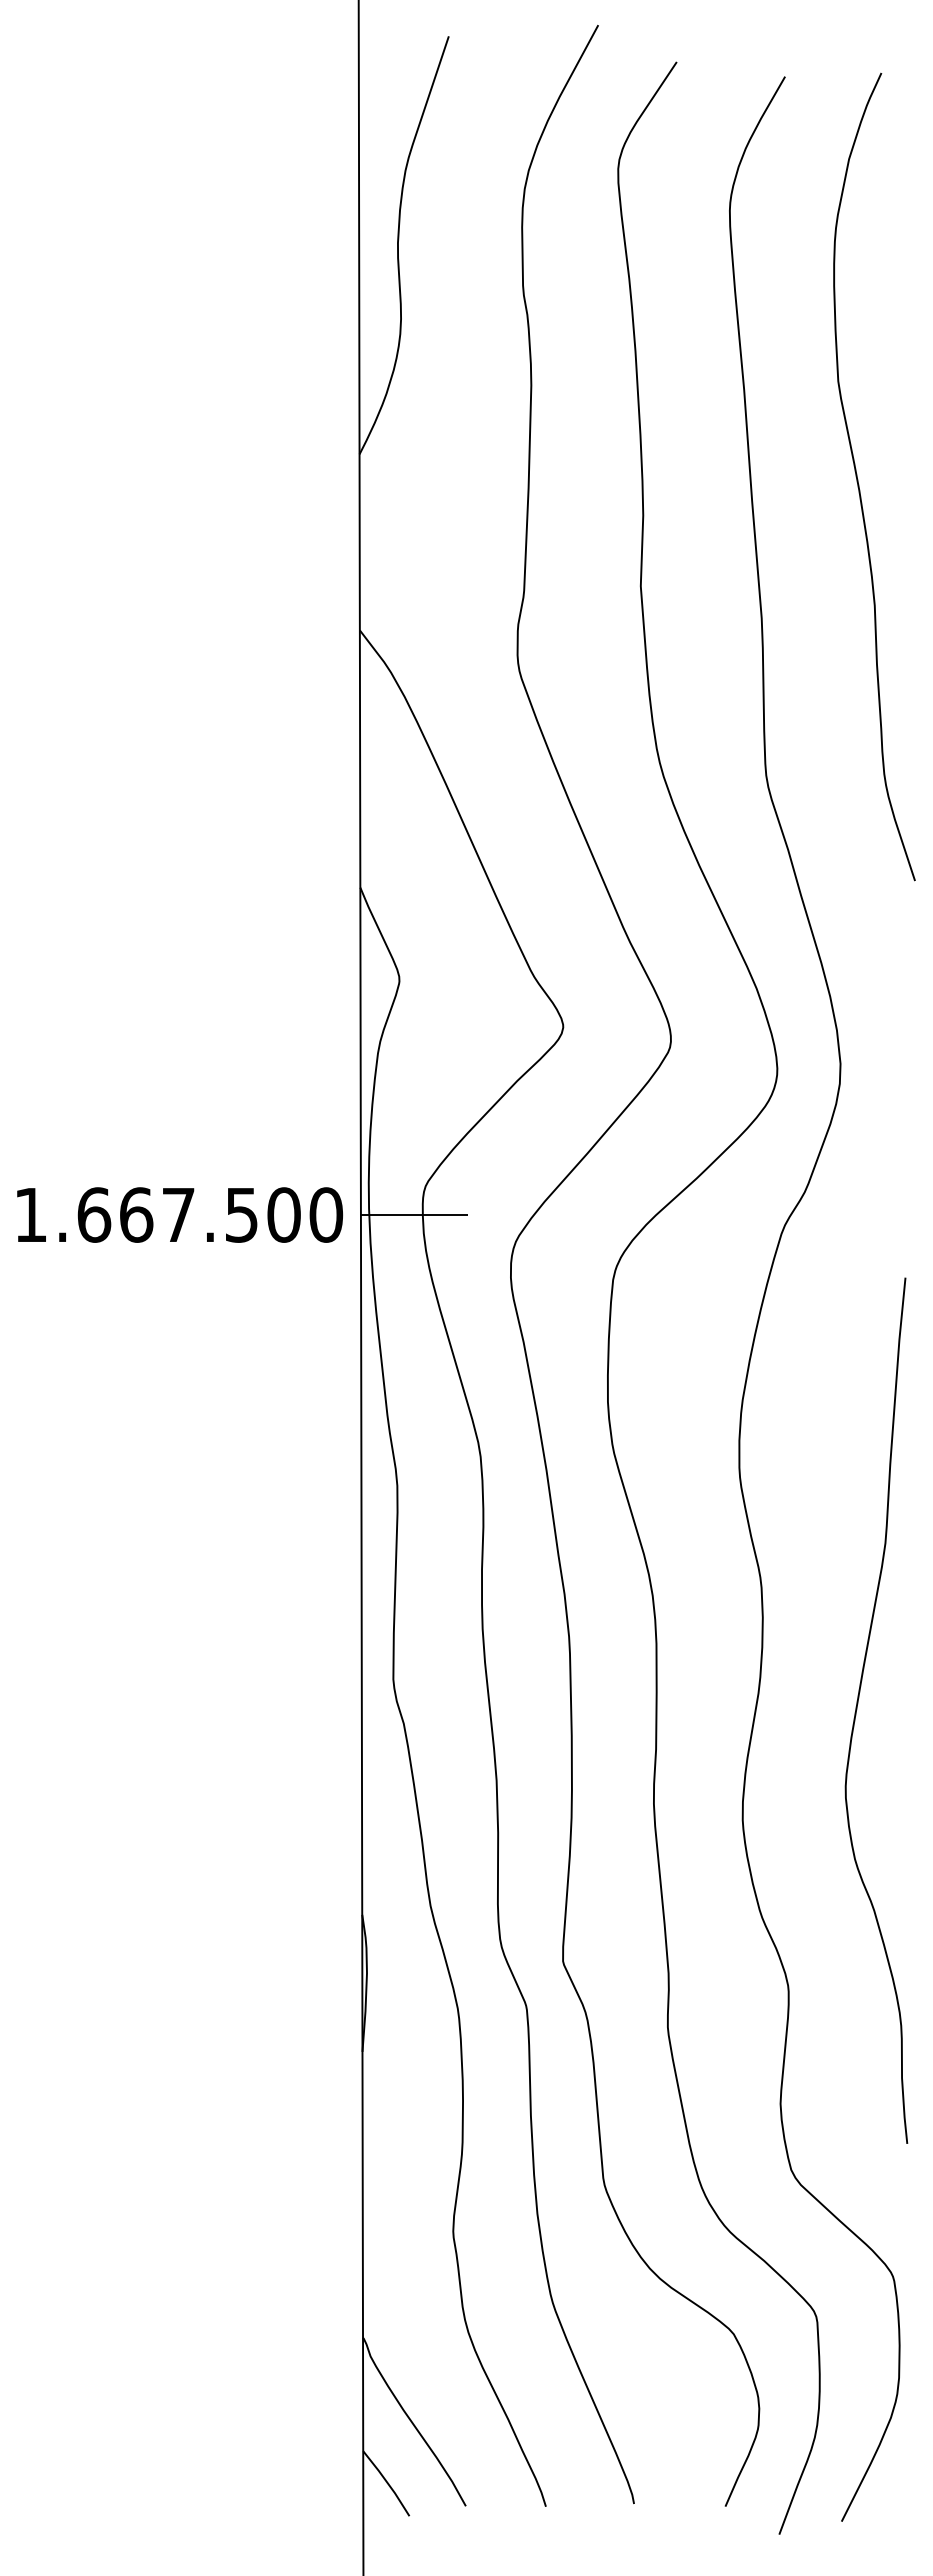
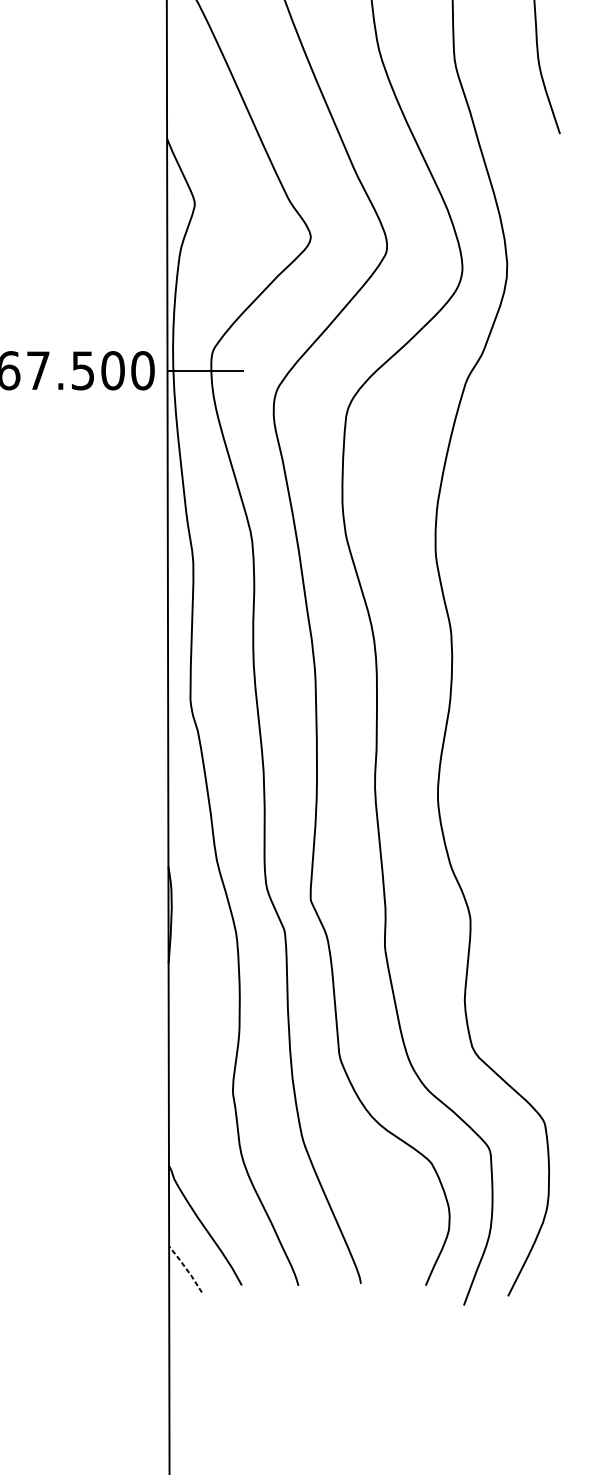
curve: (858, 1704) -> (519, 717), removed
line: (387, 2482) -> (186, 1268), solid -> dashed

